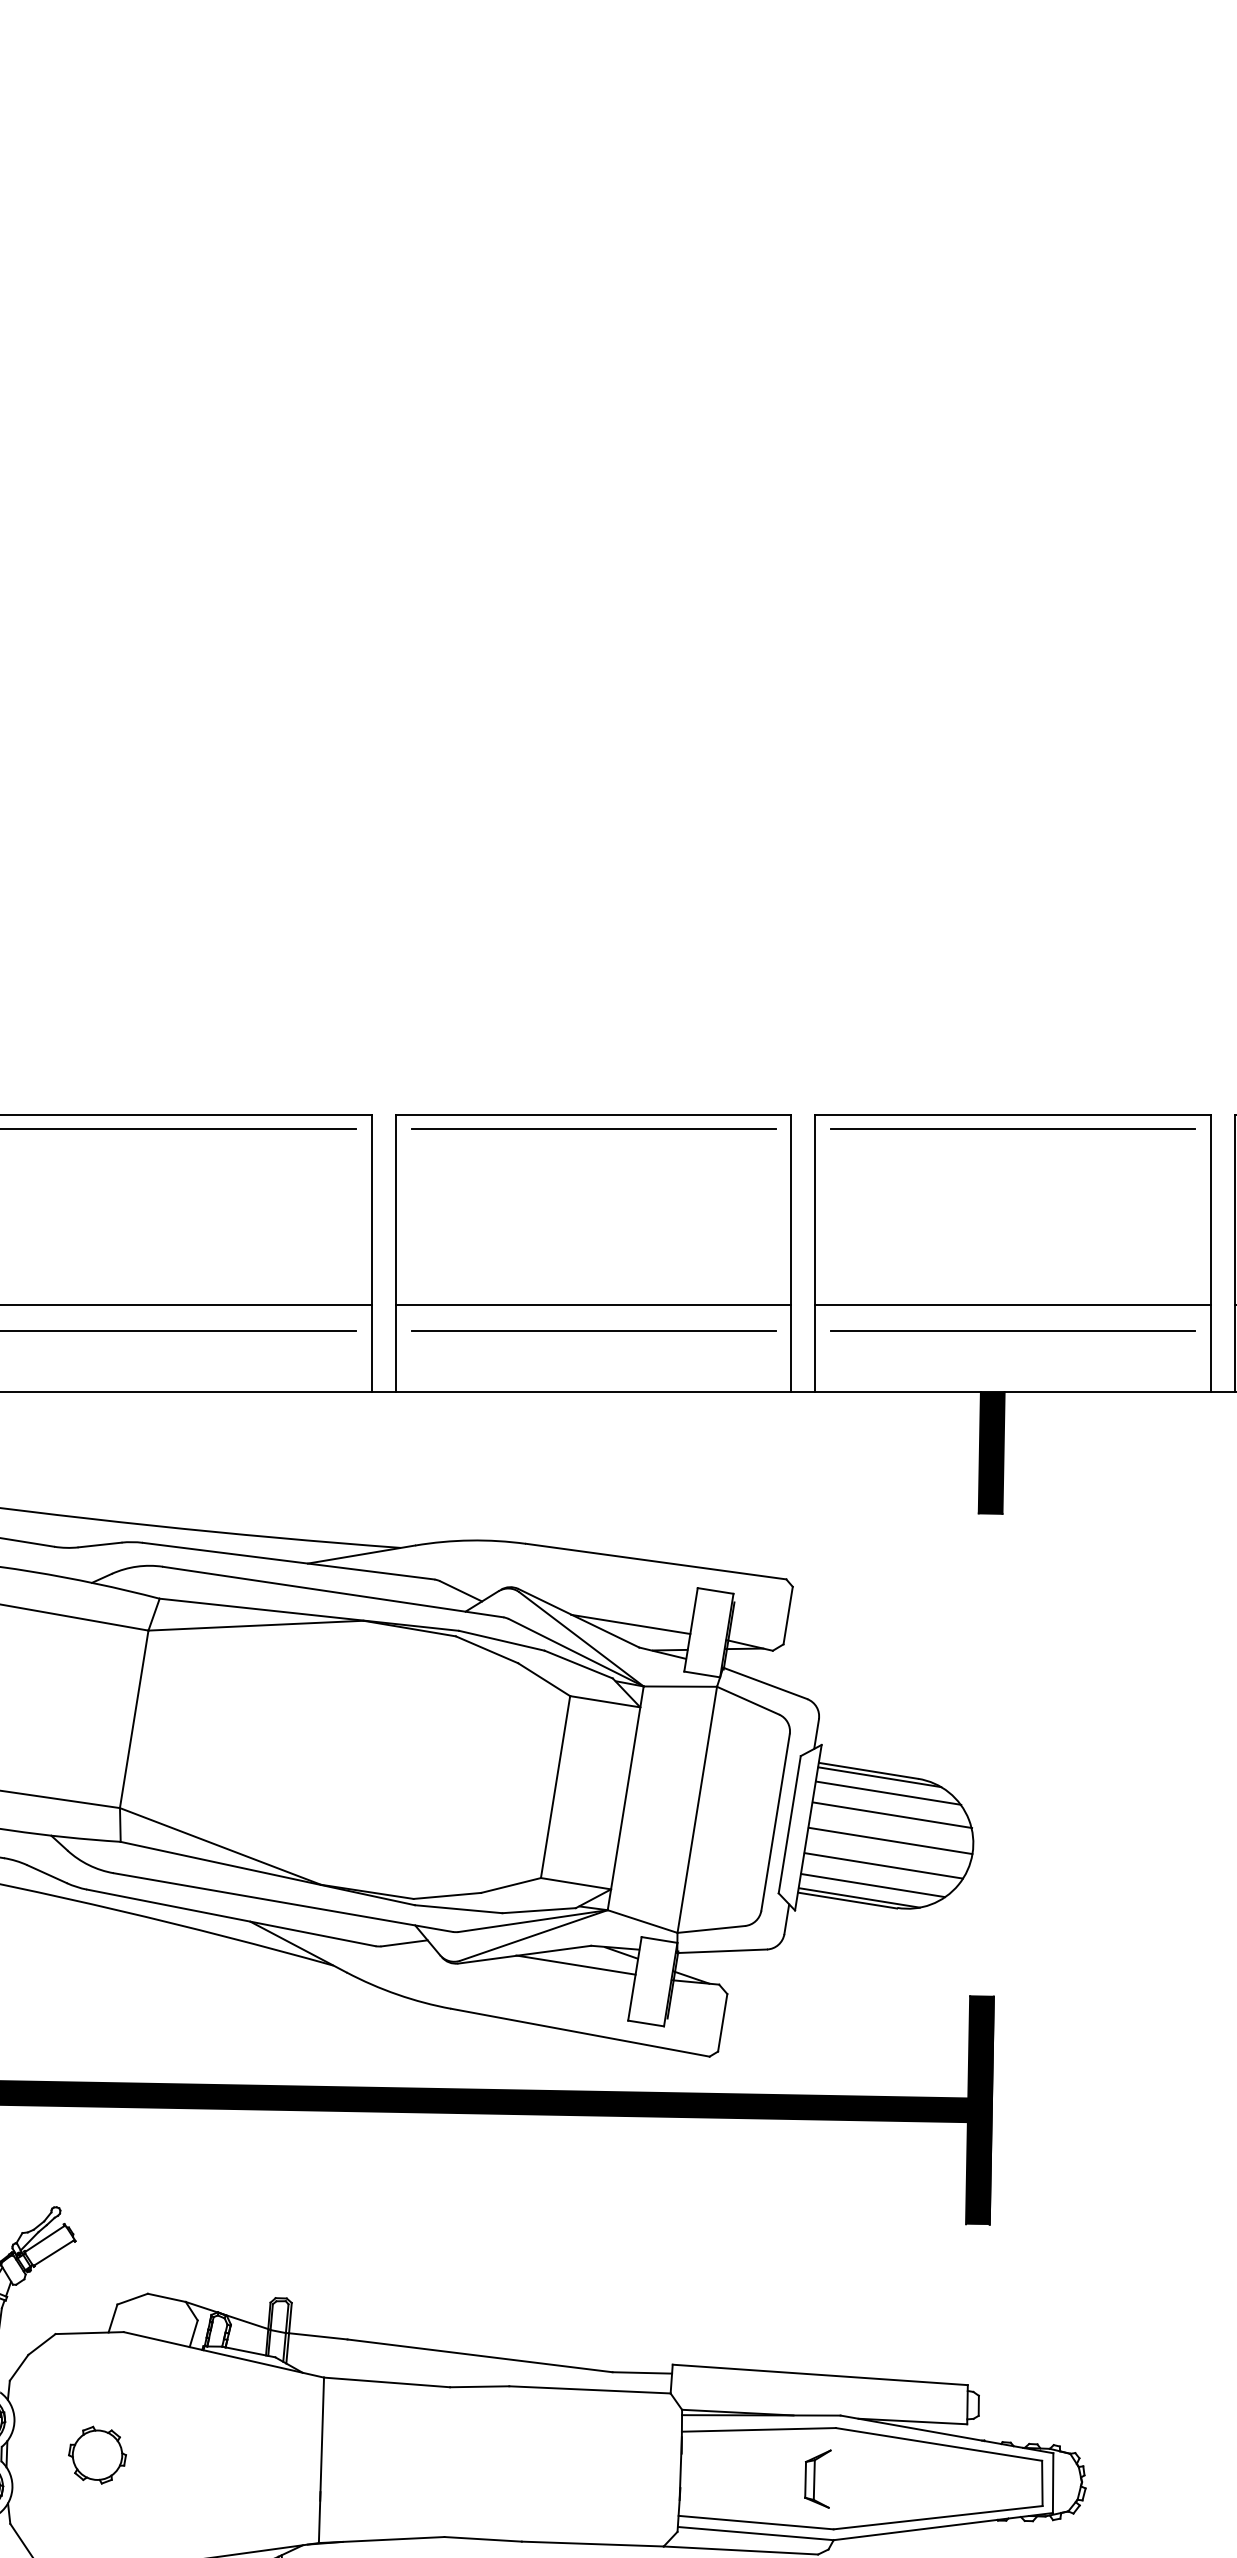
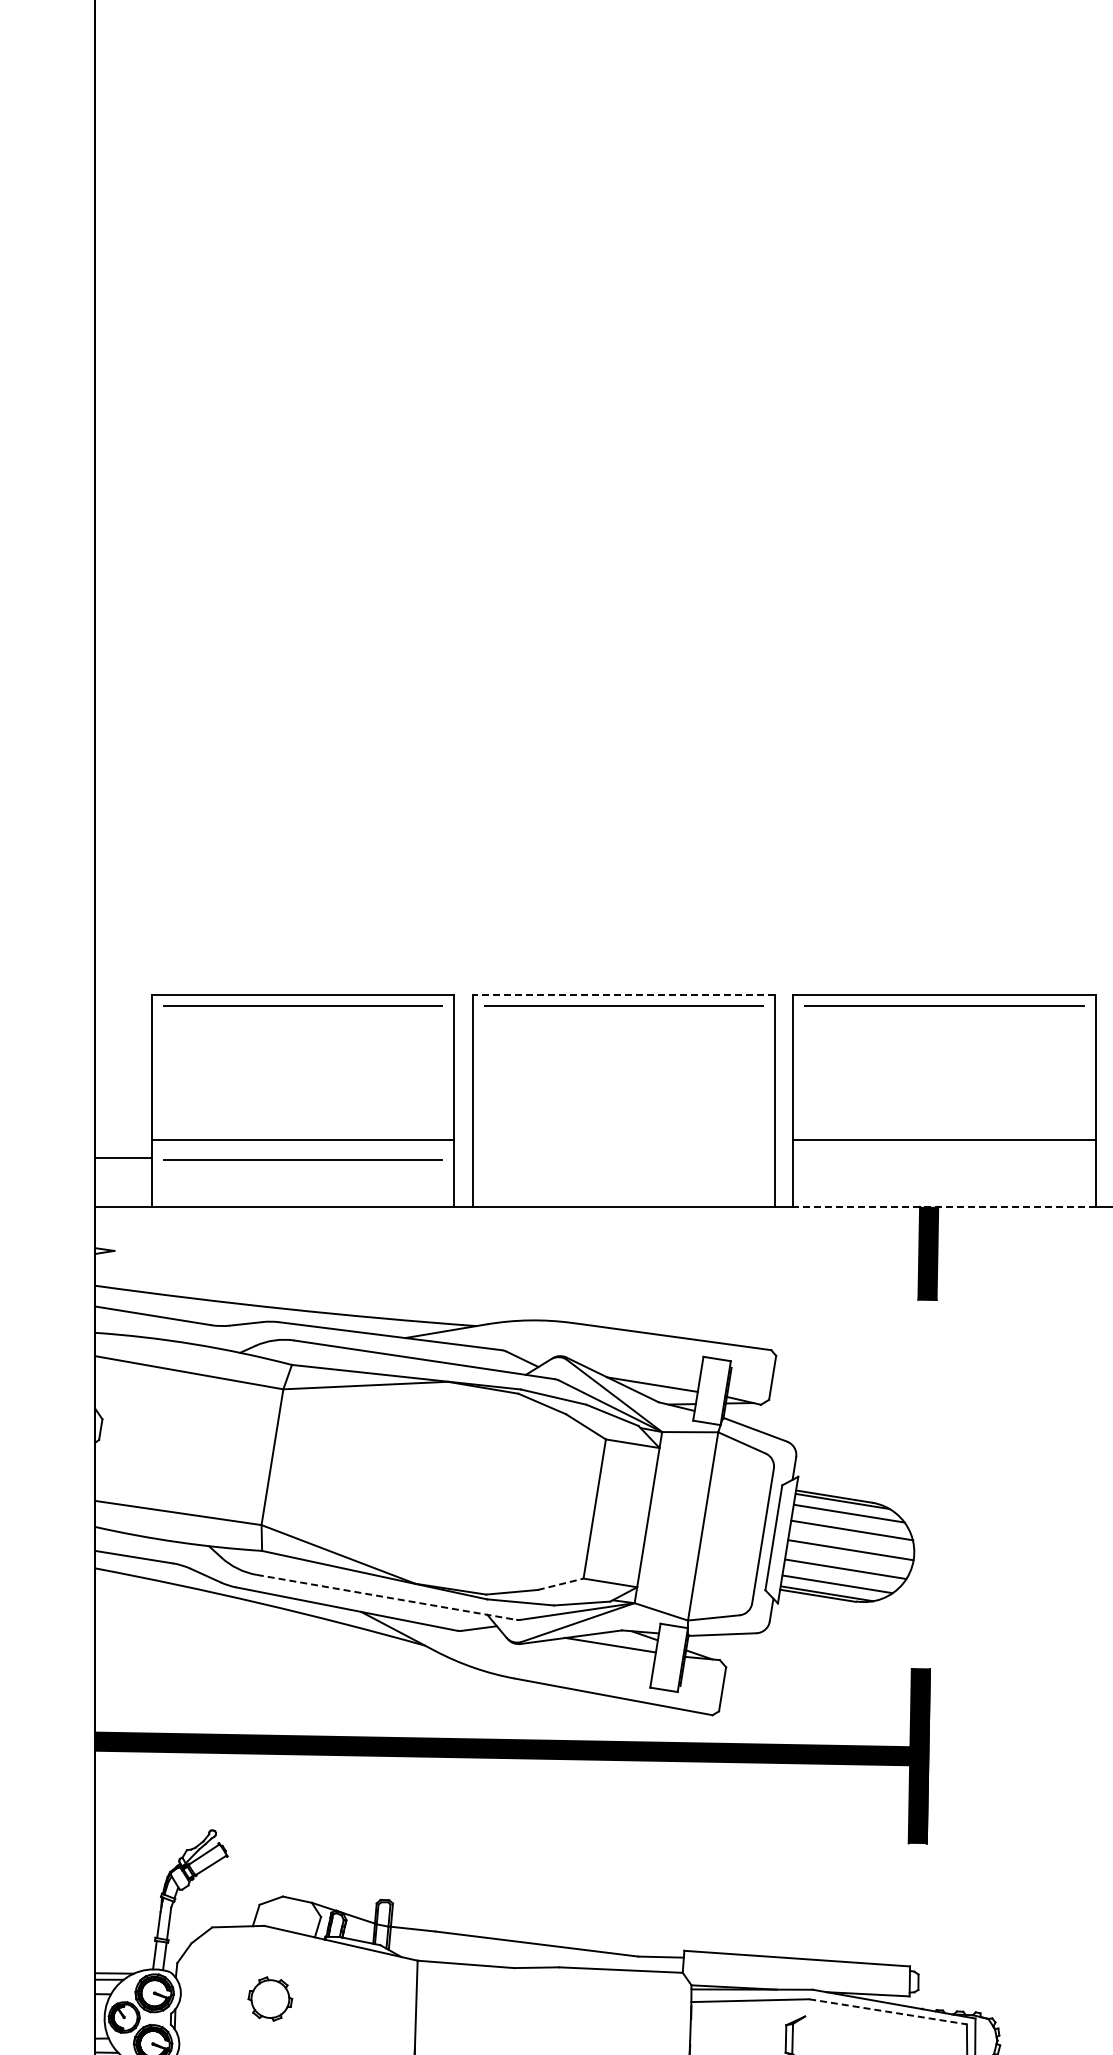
line: (593, 1114) -> (623, 994), solid -> dashed
line: (593, 1305) -> (623, 1140), removed
line: (593, 1330) -> (623, 1159), removed
line: (1012, 1331) -> (944, 1160), removed
line: (1012, 1391) -> (944, 1206), solid -> dashed
line: (510, 1885) -> (560, 1584), solid -> dashed
line: (283, 1902) -> (386, 1597), solid -> dashed
line: (939, 2444) -> (888, 2011), solid -> dashed
part: (97, 2454) -> (270, 1998), moved

